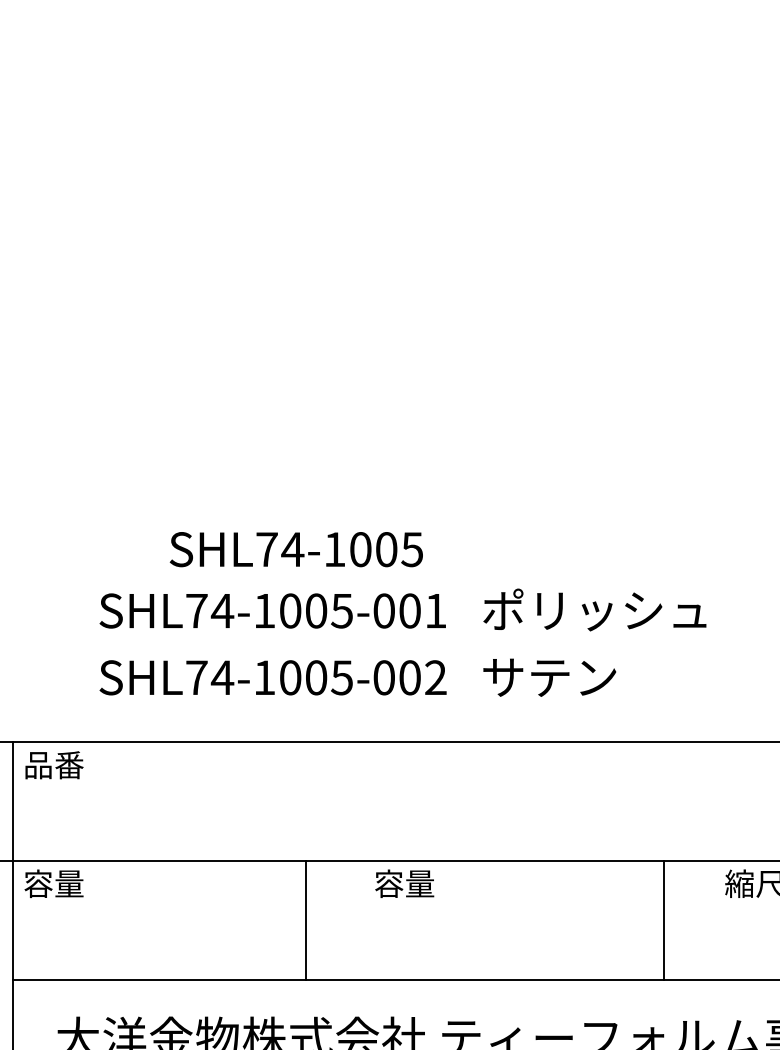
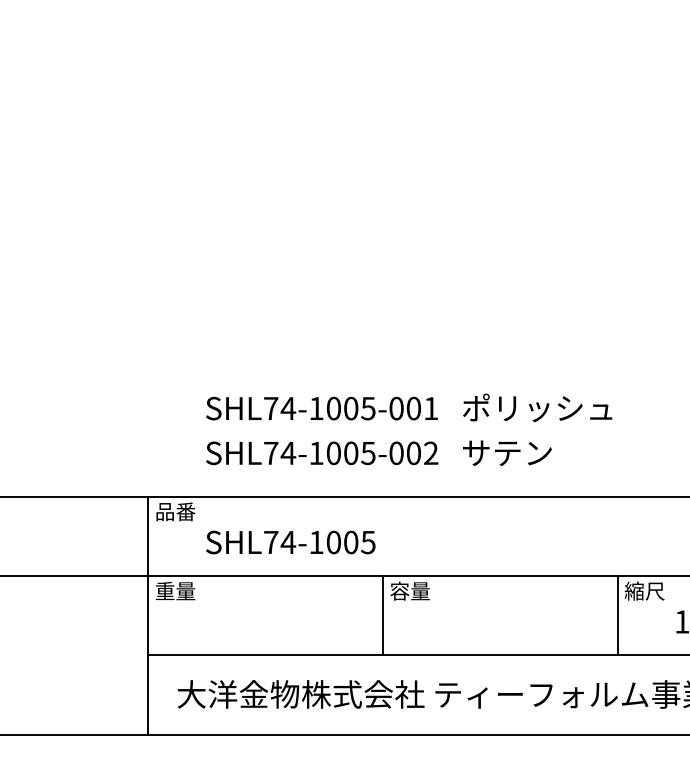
text: (295, 549) -> (290, 542), moved
text: (37, 882) -> (164, 590), 容量 -> 重量
line: (304, 920) -> (382, 615), moved
line: (663, 920) -> (617, 615), moved

